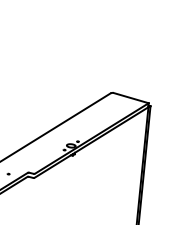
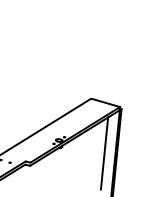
line: (128, 162) -> (104, 153), added

